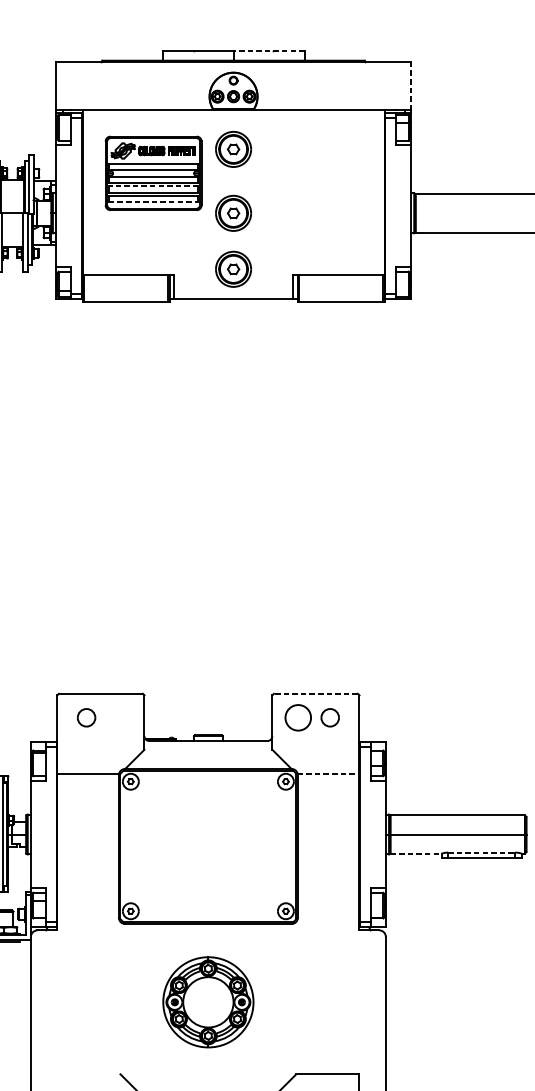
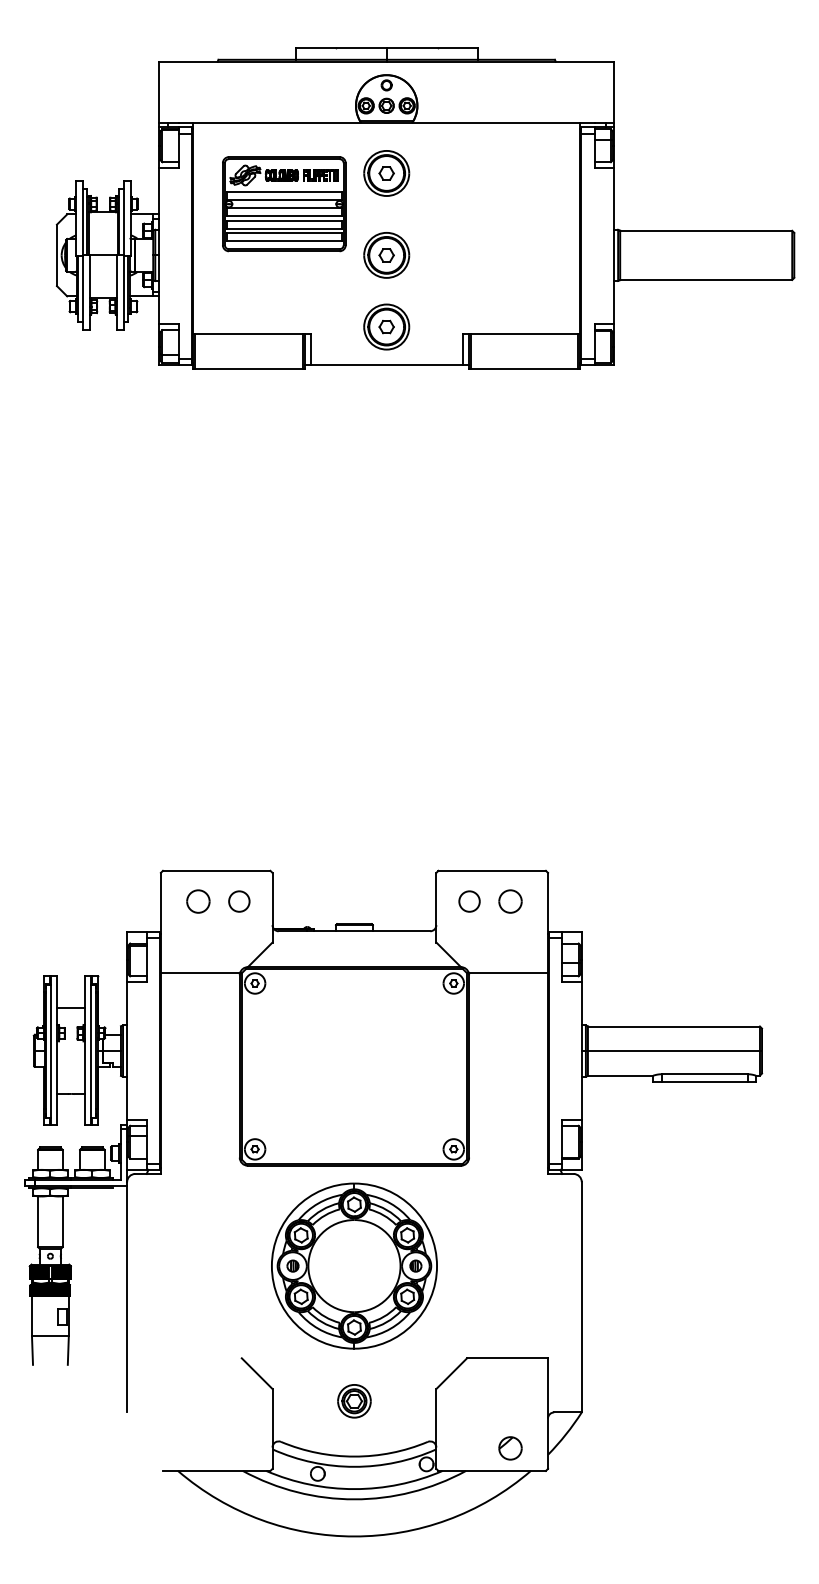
line: (269, 51) -> (432, 47), dashed -> solid
line: (411, 86) -> (614, 92), dashed -> solid
line: (153, 186) -> (283, 220), dashed -> solid
line: (153, 202) -> (284, 241), dashed -> solid
line: (316, 693) -> (492, 870), dashed -> solid
circle: (118, 717) -> (239, 901), added
circle: (298, 717) -> (469, 901), size x0.62
line: (328, 773) -> (508, 973), dashed -> solid
line: (482, 852) -> (705, 1074), dashed -> solid
line: (416, 853) -> (620, 1075), dashed -> solid
part: (208, 1001) -> (354, 1265), size x1.43

